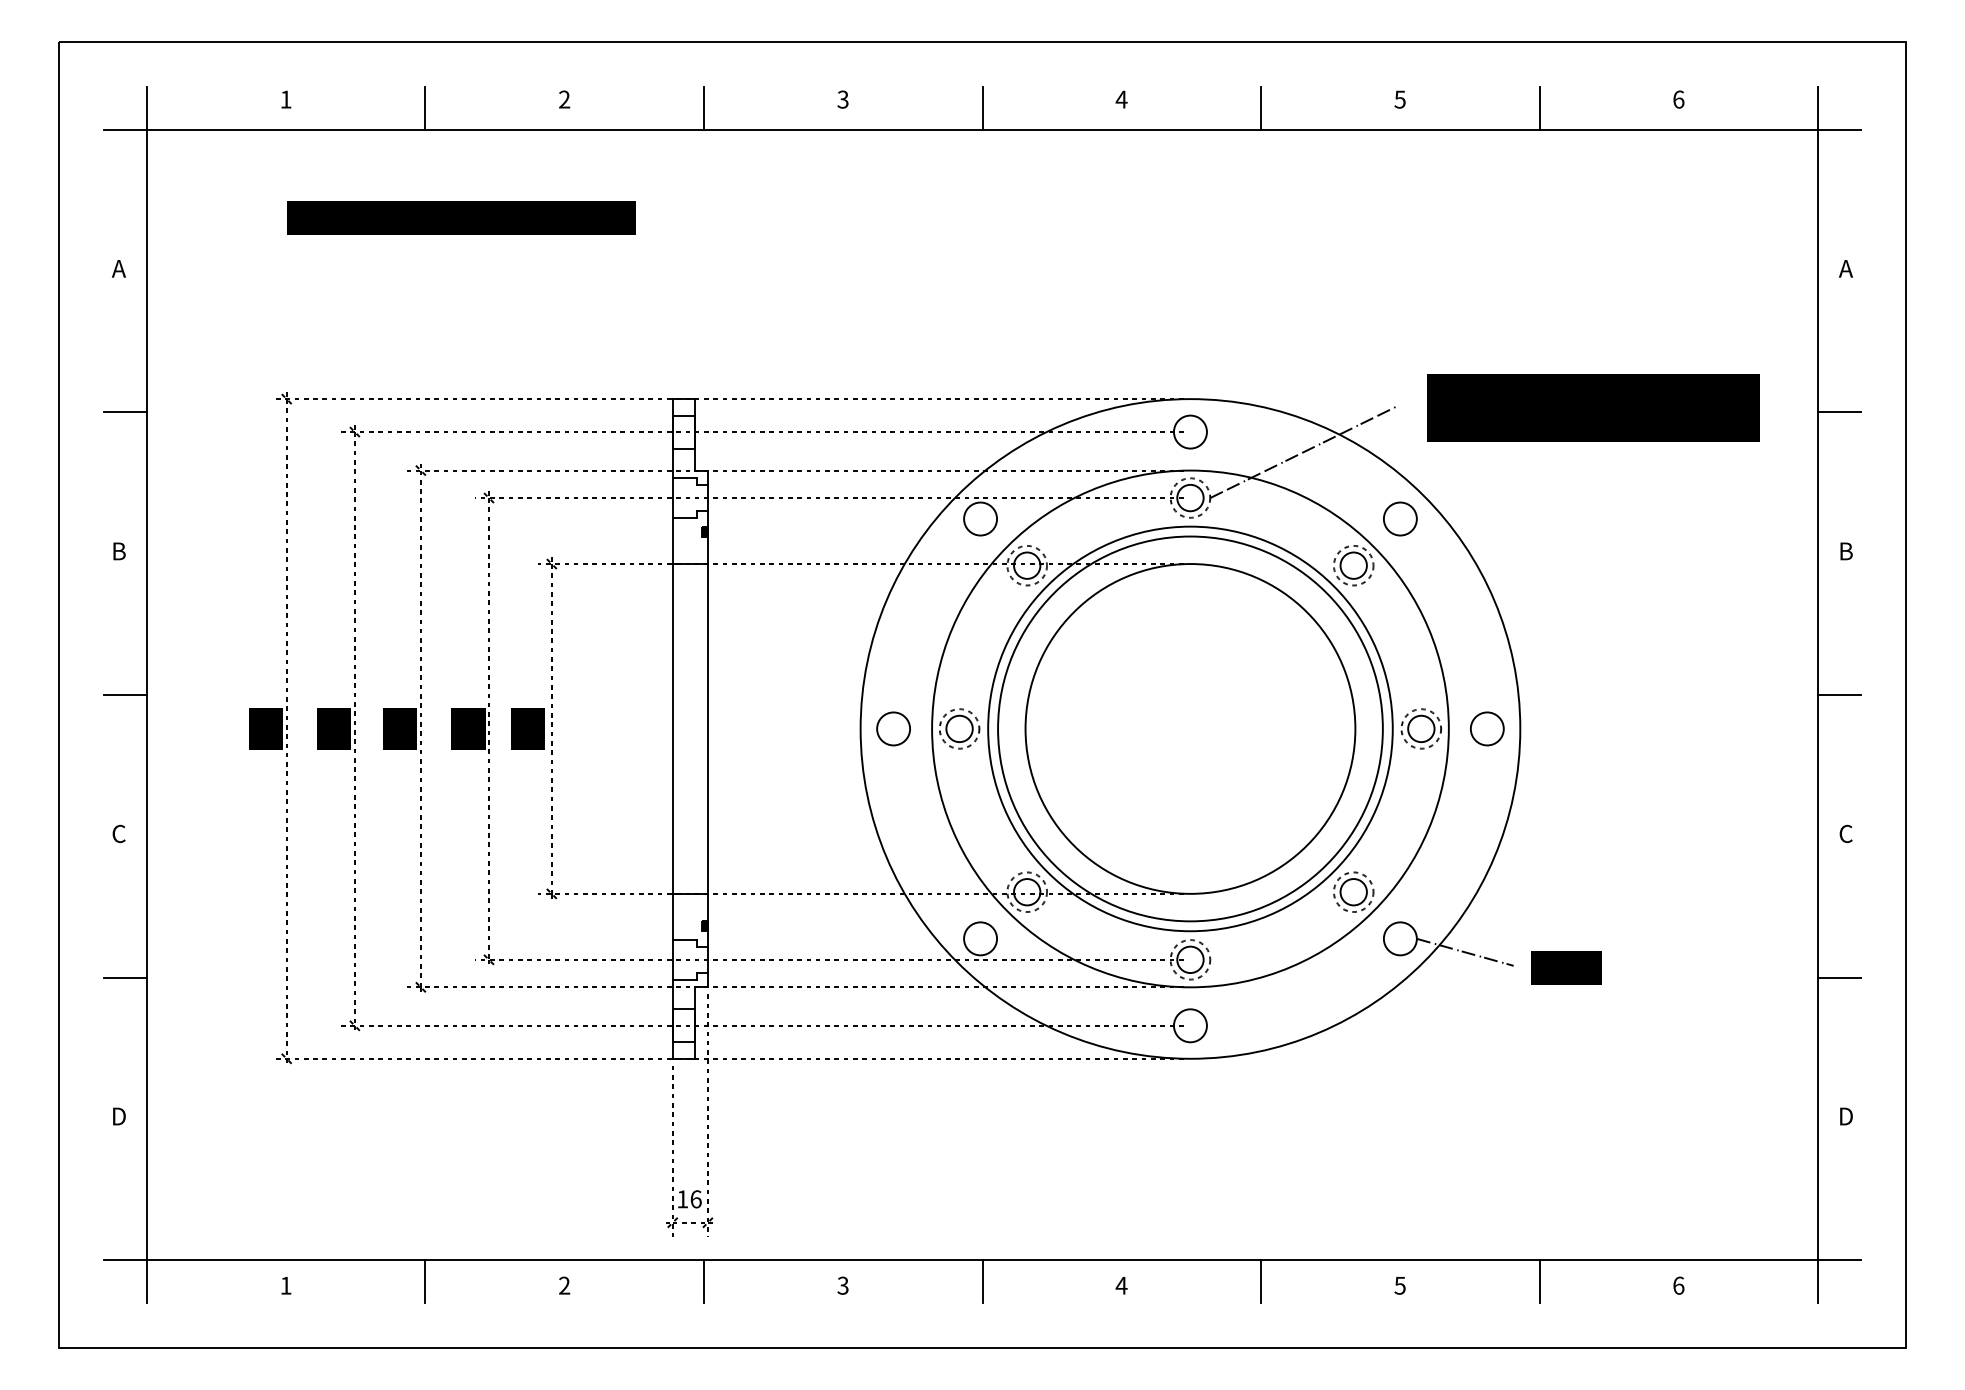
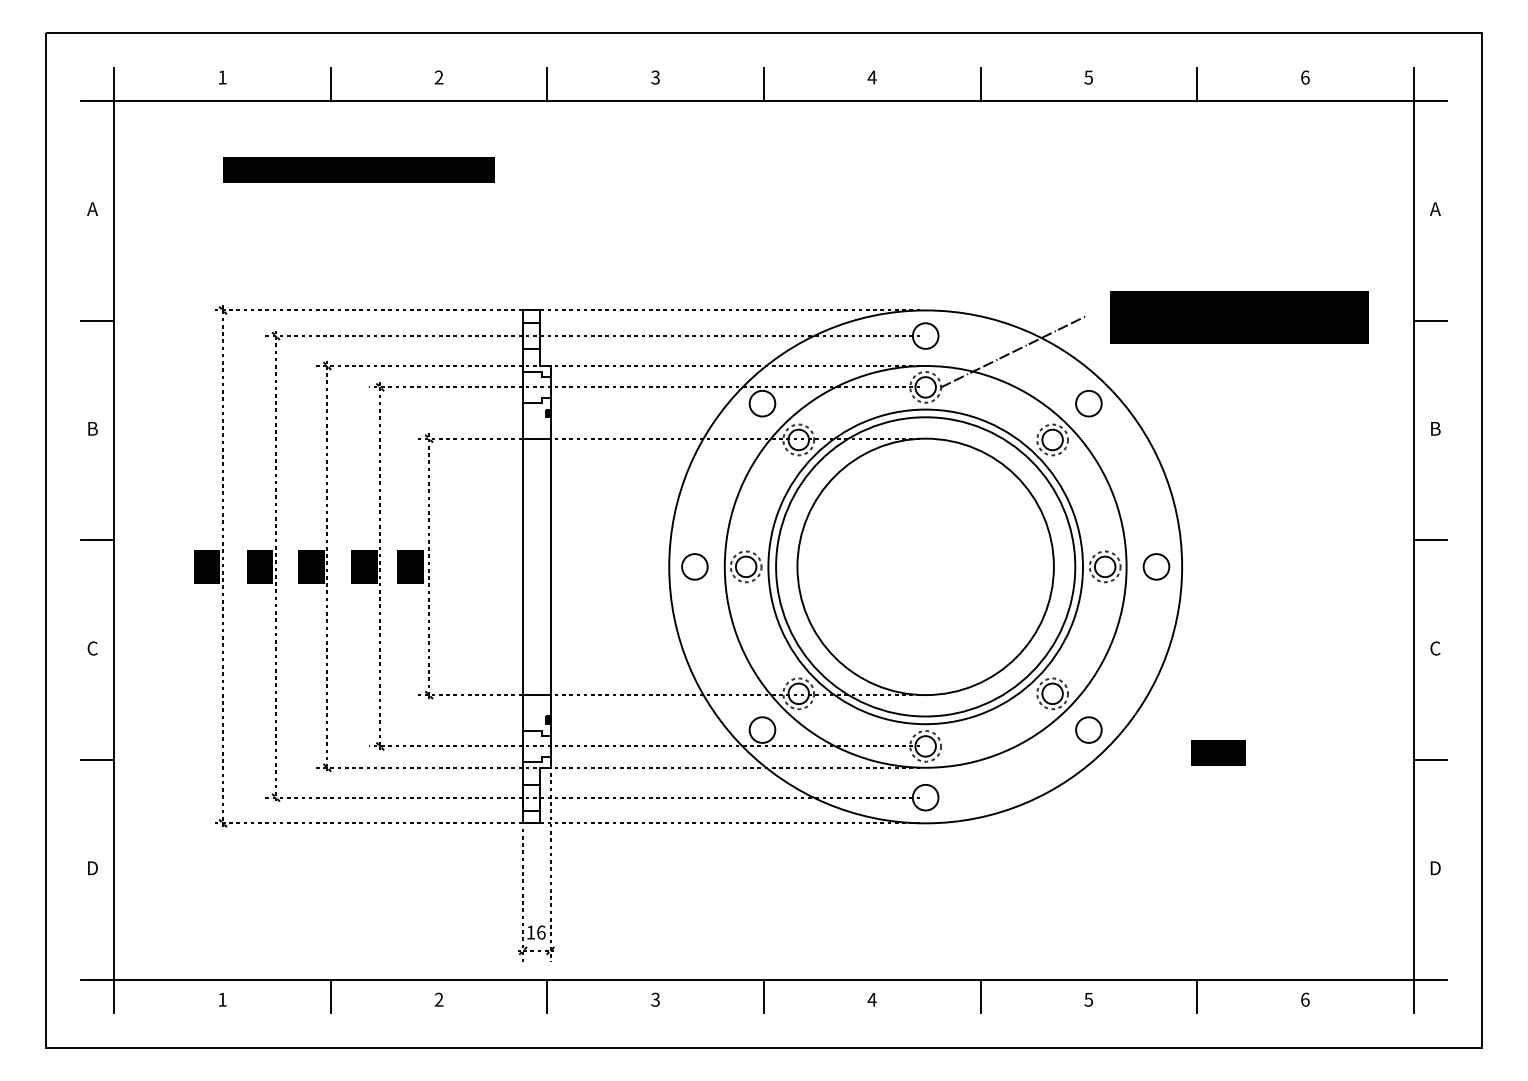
line: (1464, 951) -> (1138, 739), removed

